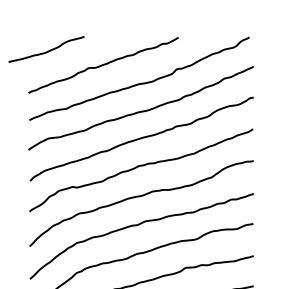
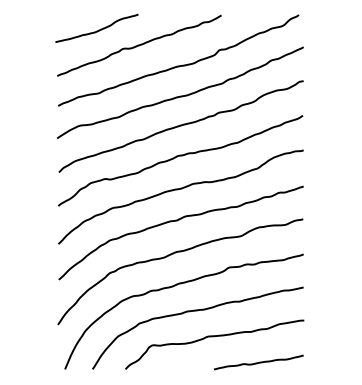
curve: (47, 50) -> (98, 29), moved

